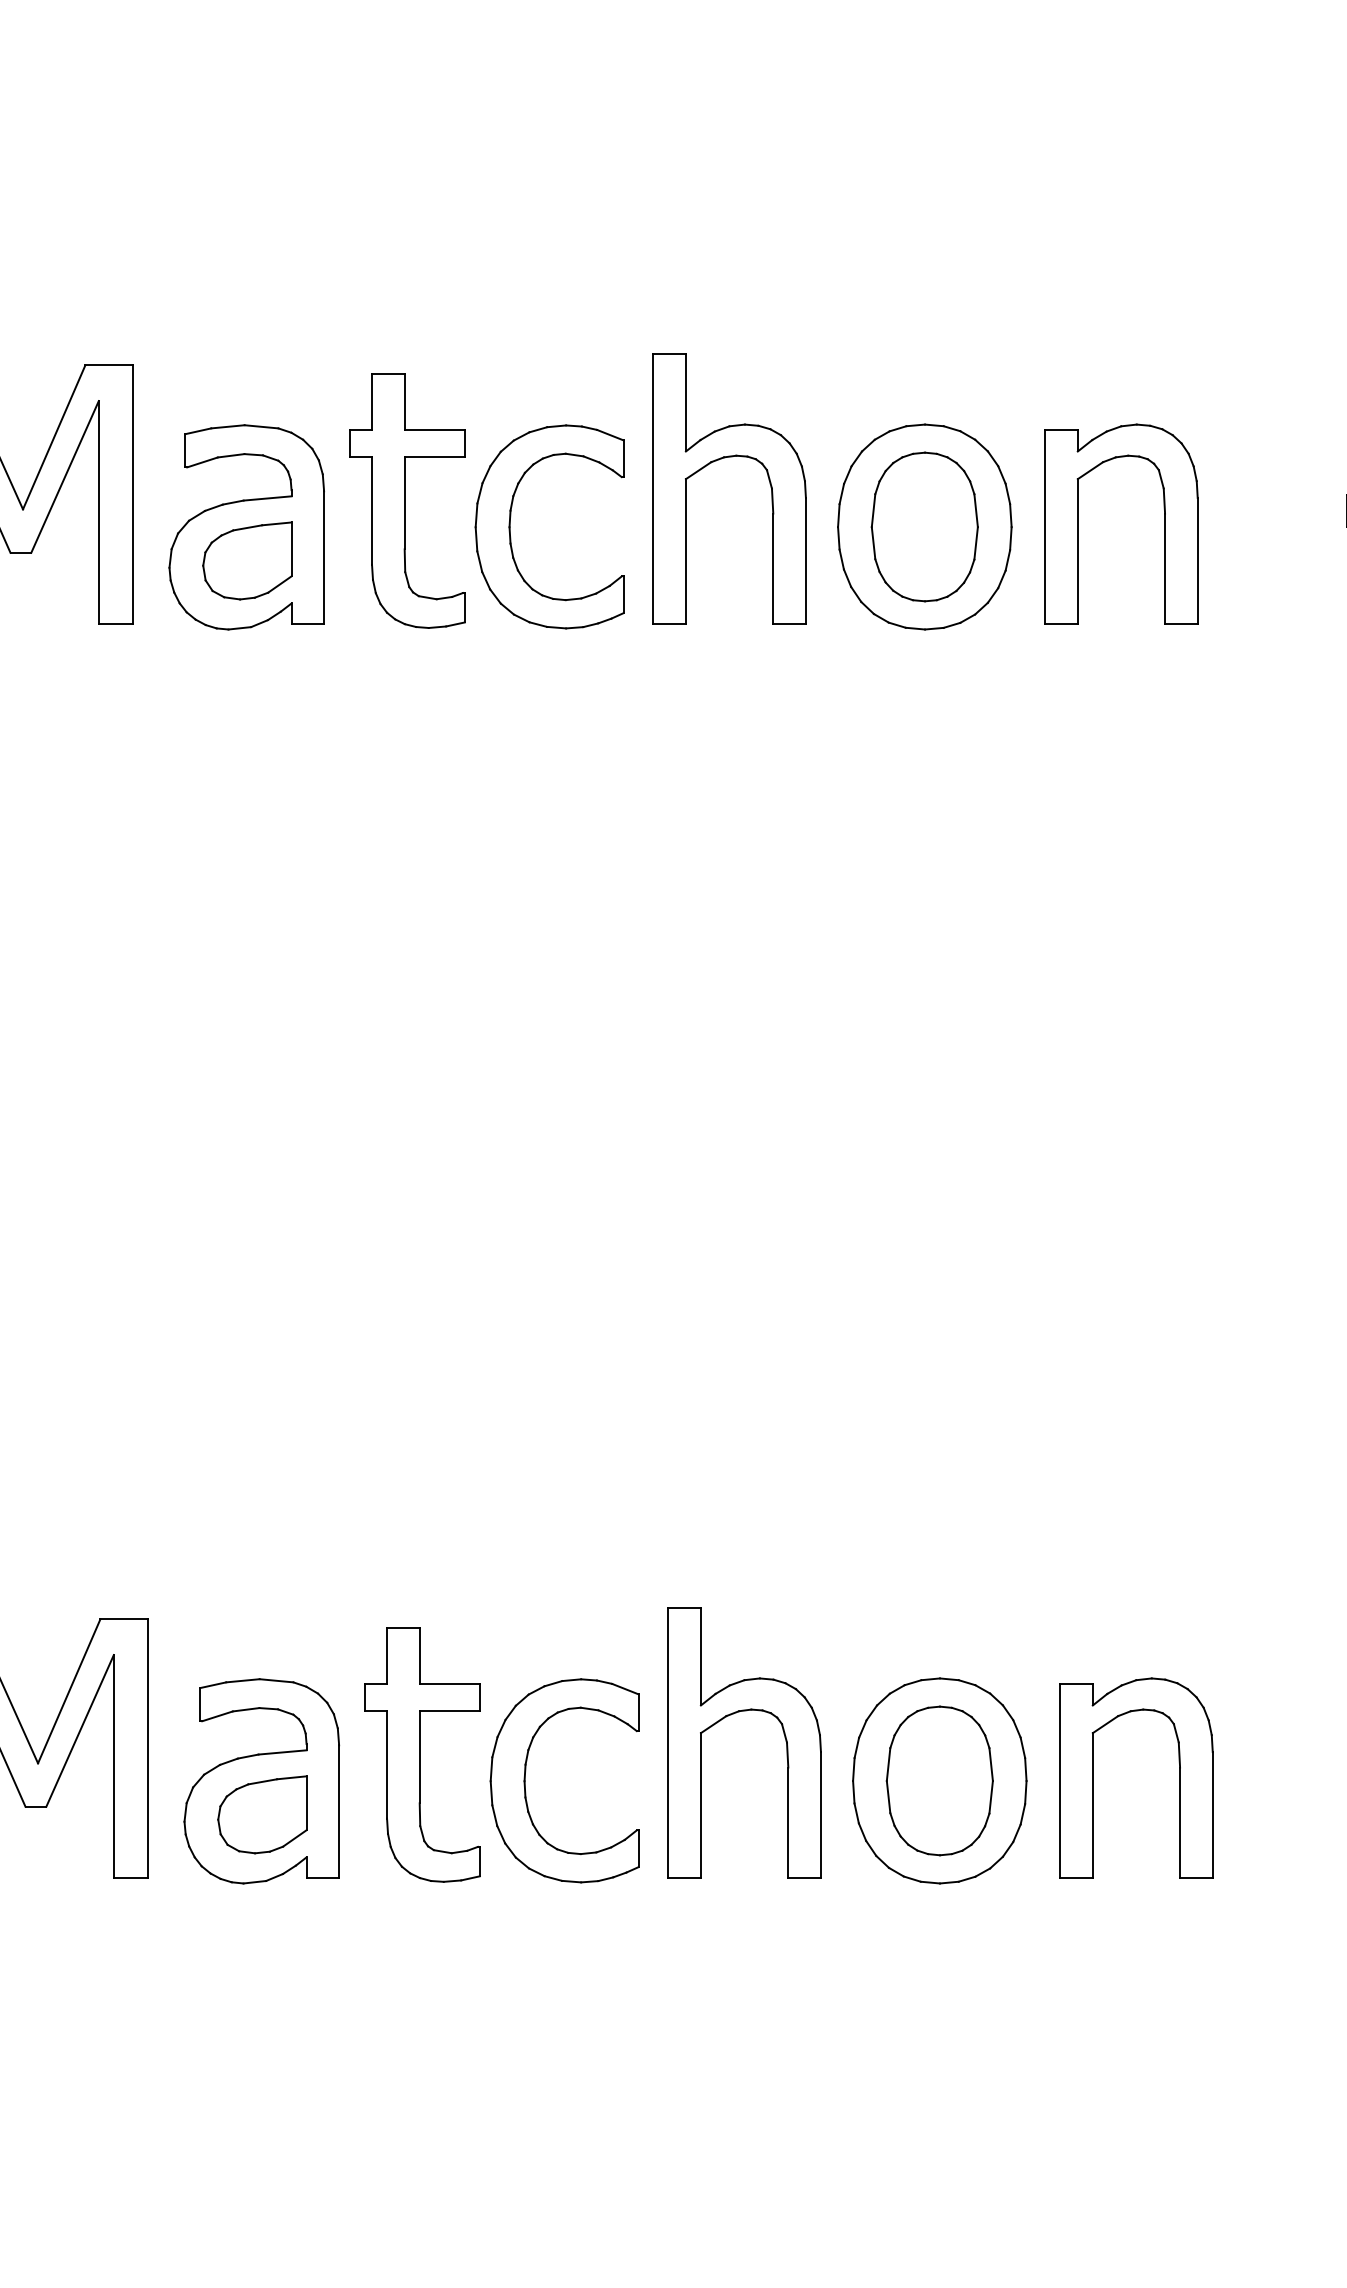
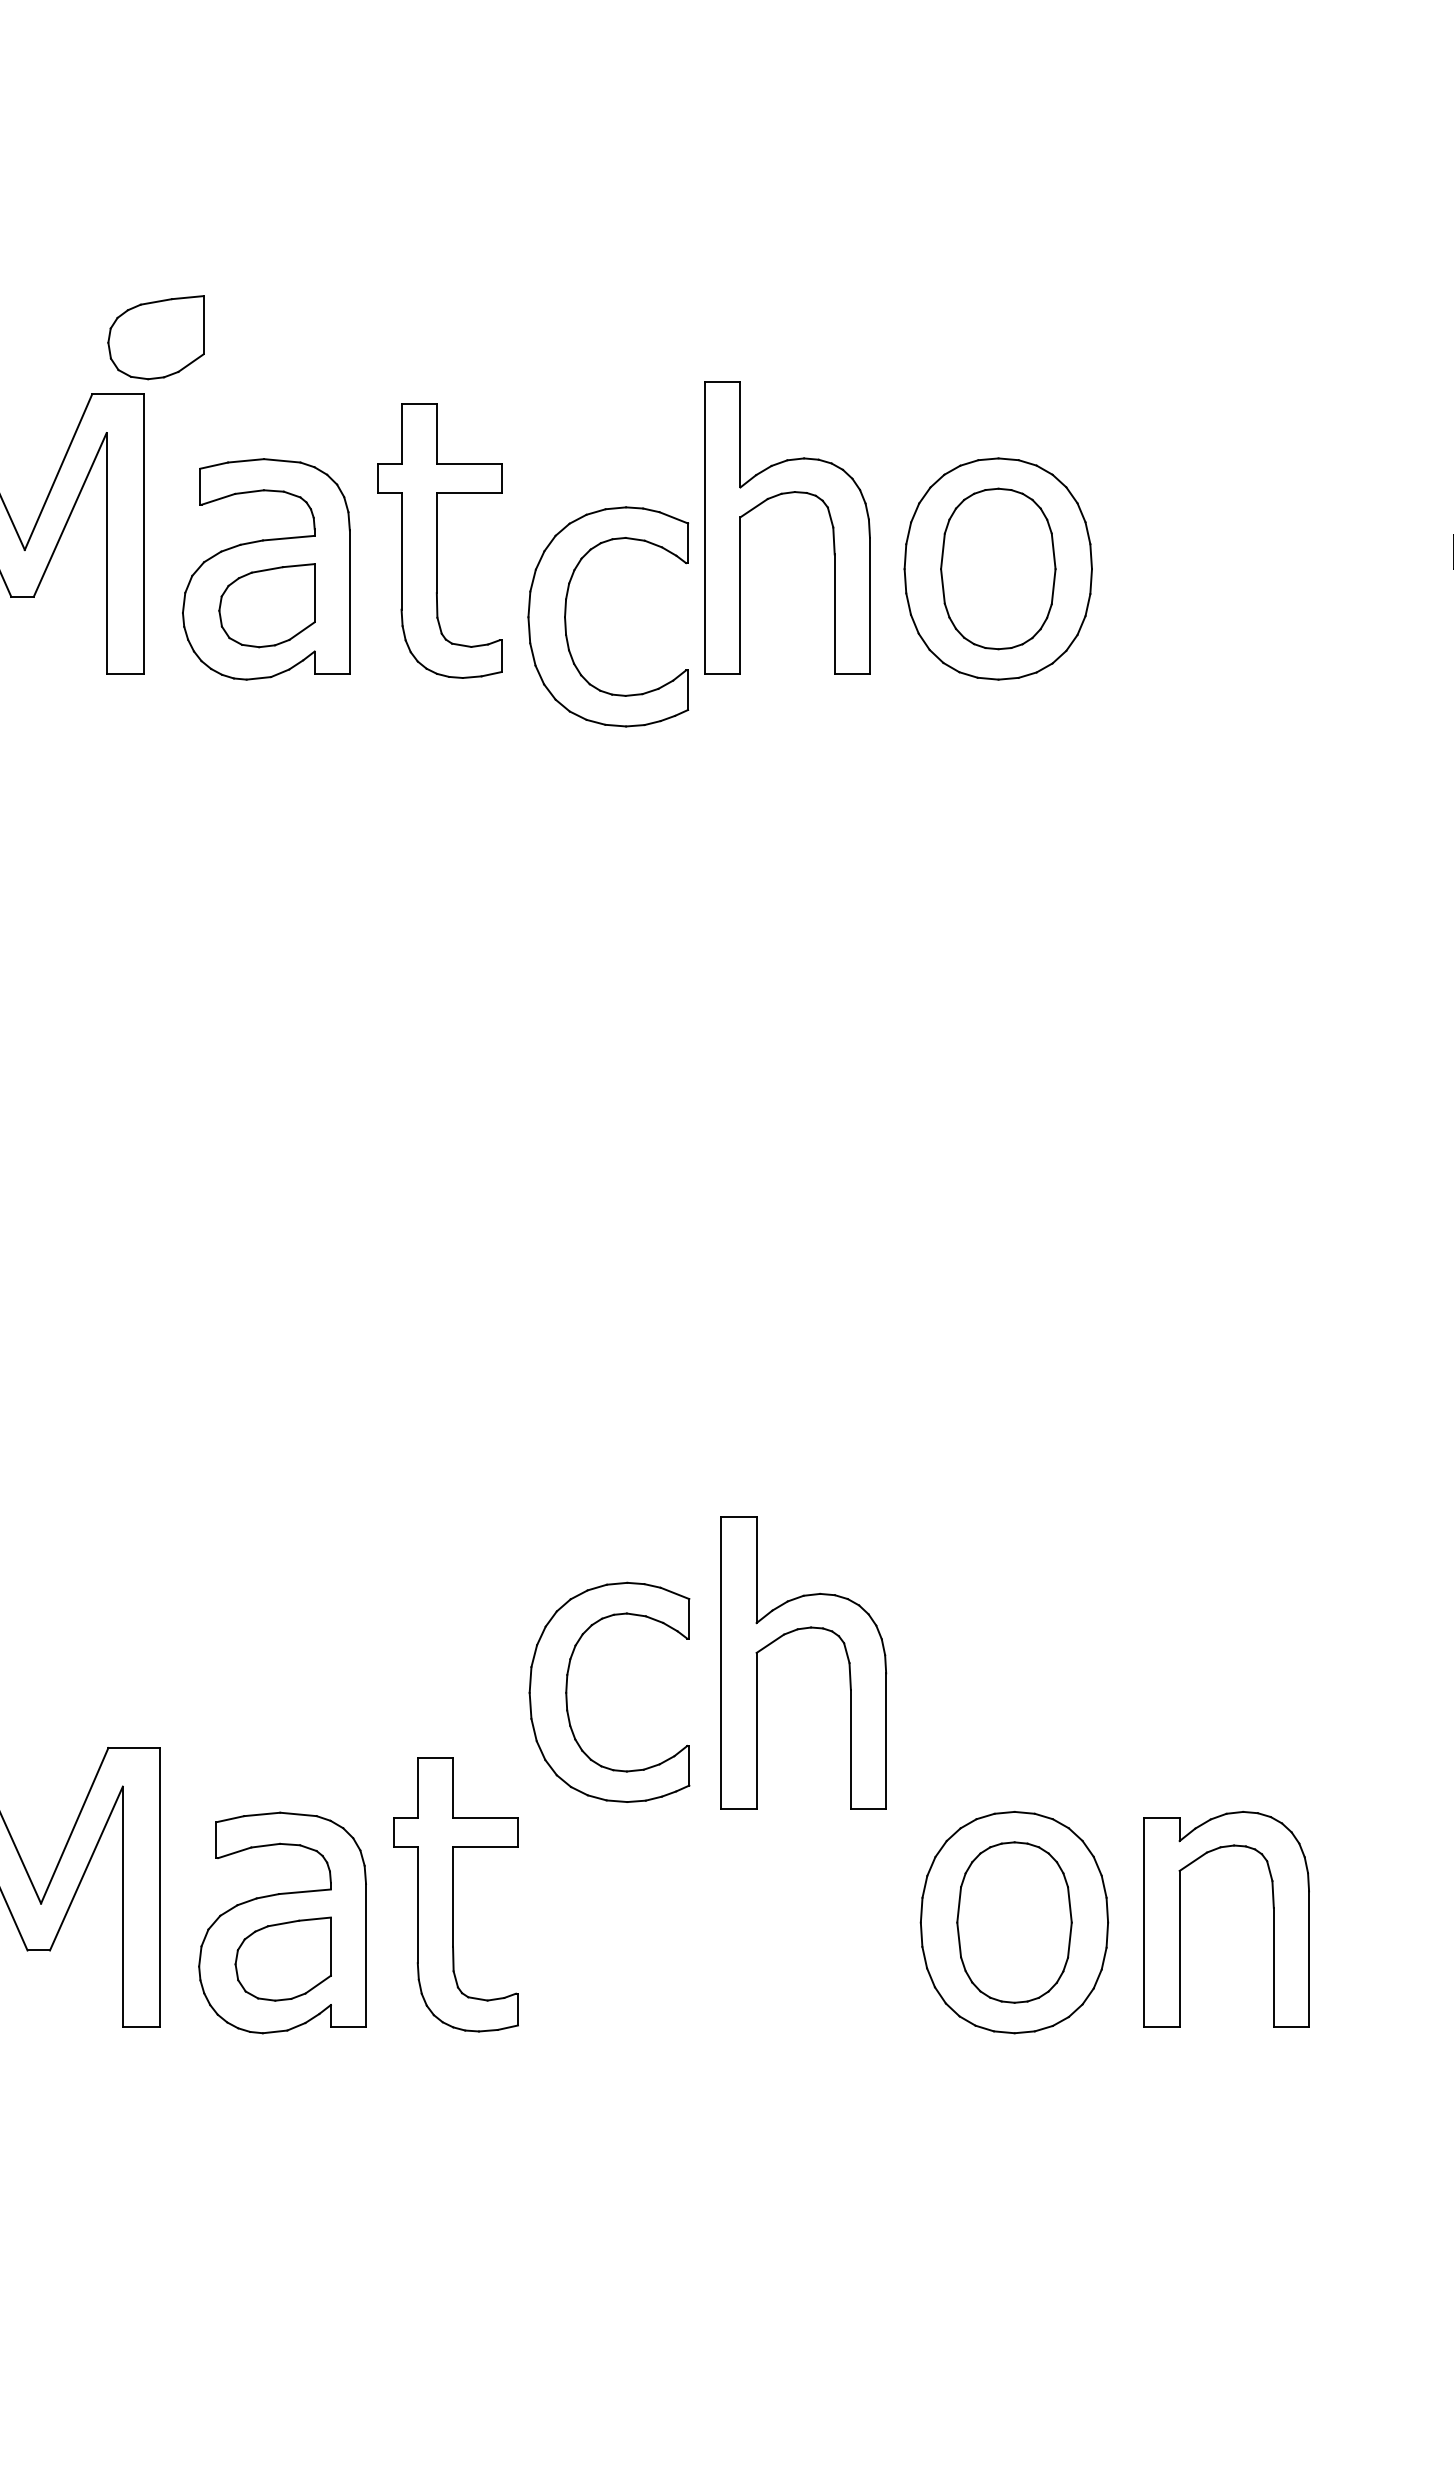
part: (144, 312) -> (155, 337), added
part: (1077, 523) -> (1163, 565), removed
part: (510, 524) -> (566, 614), moved
part: (732, 1715) -> (790, 1633), moved
part: (525, 1779) -> (567, 1691), moved

